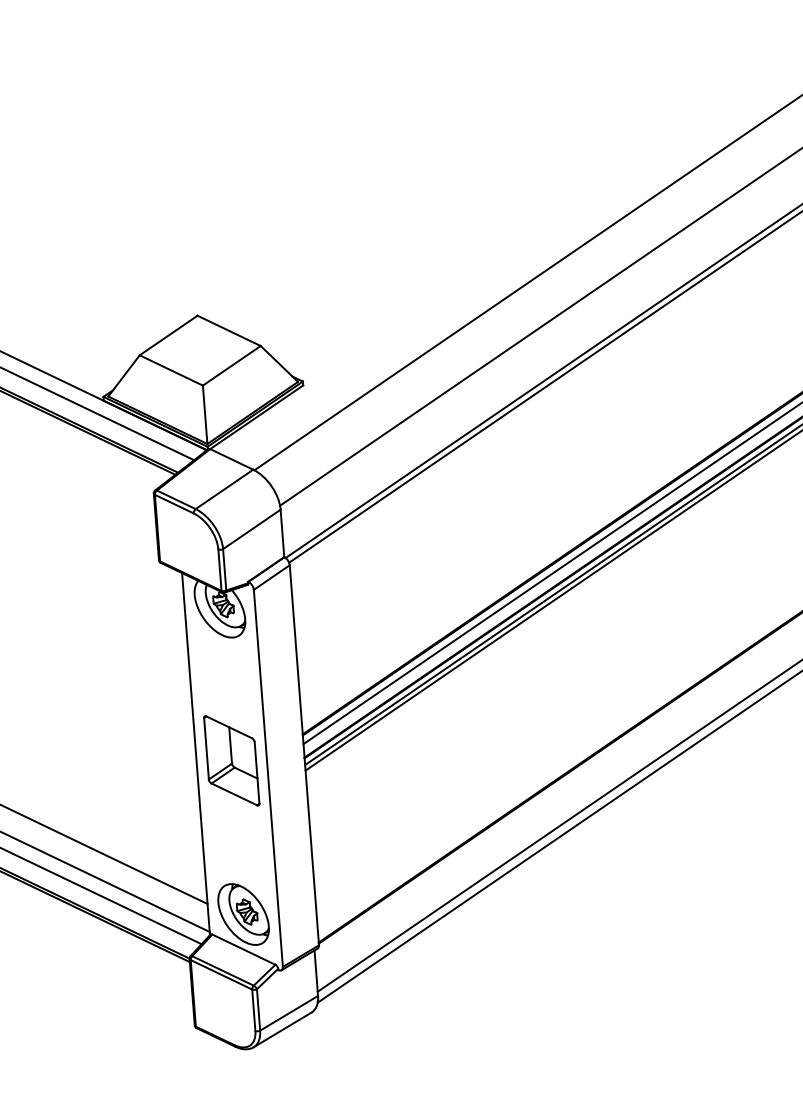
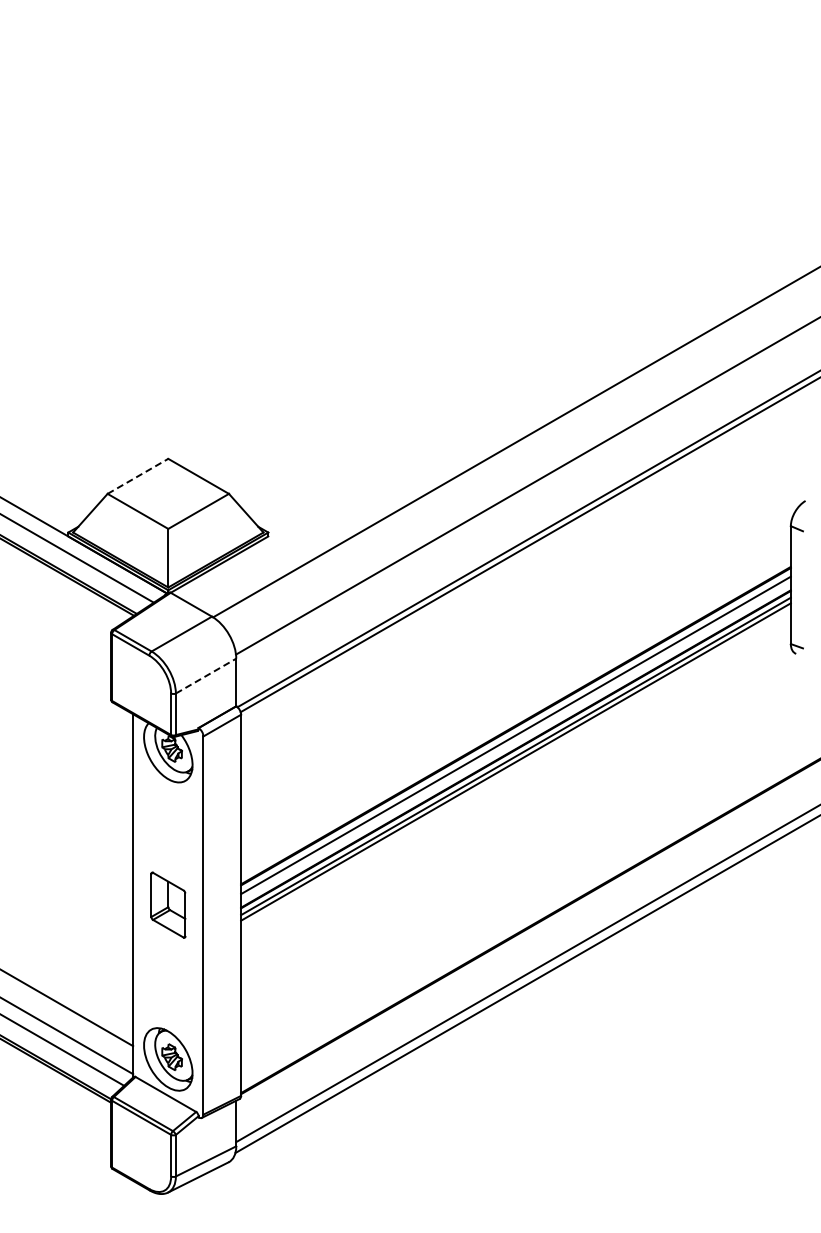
line: (169, 335) -> (138, 476), solid -> dashed
line: (252, 529) -> (206, 676), solid -> dashed
part: (231, 760) -> (168, 904), size x0.7

